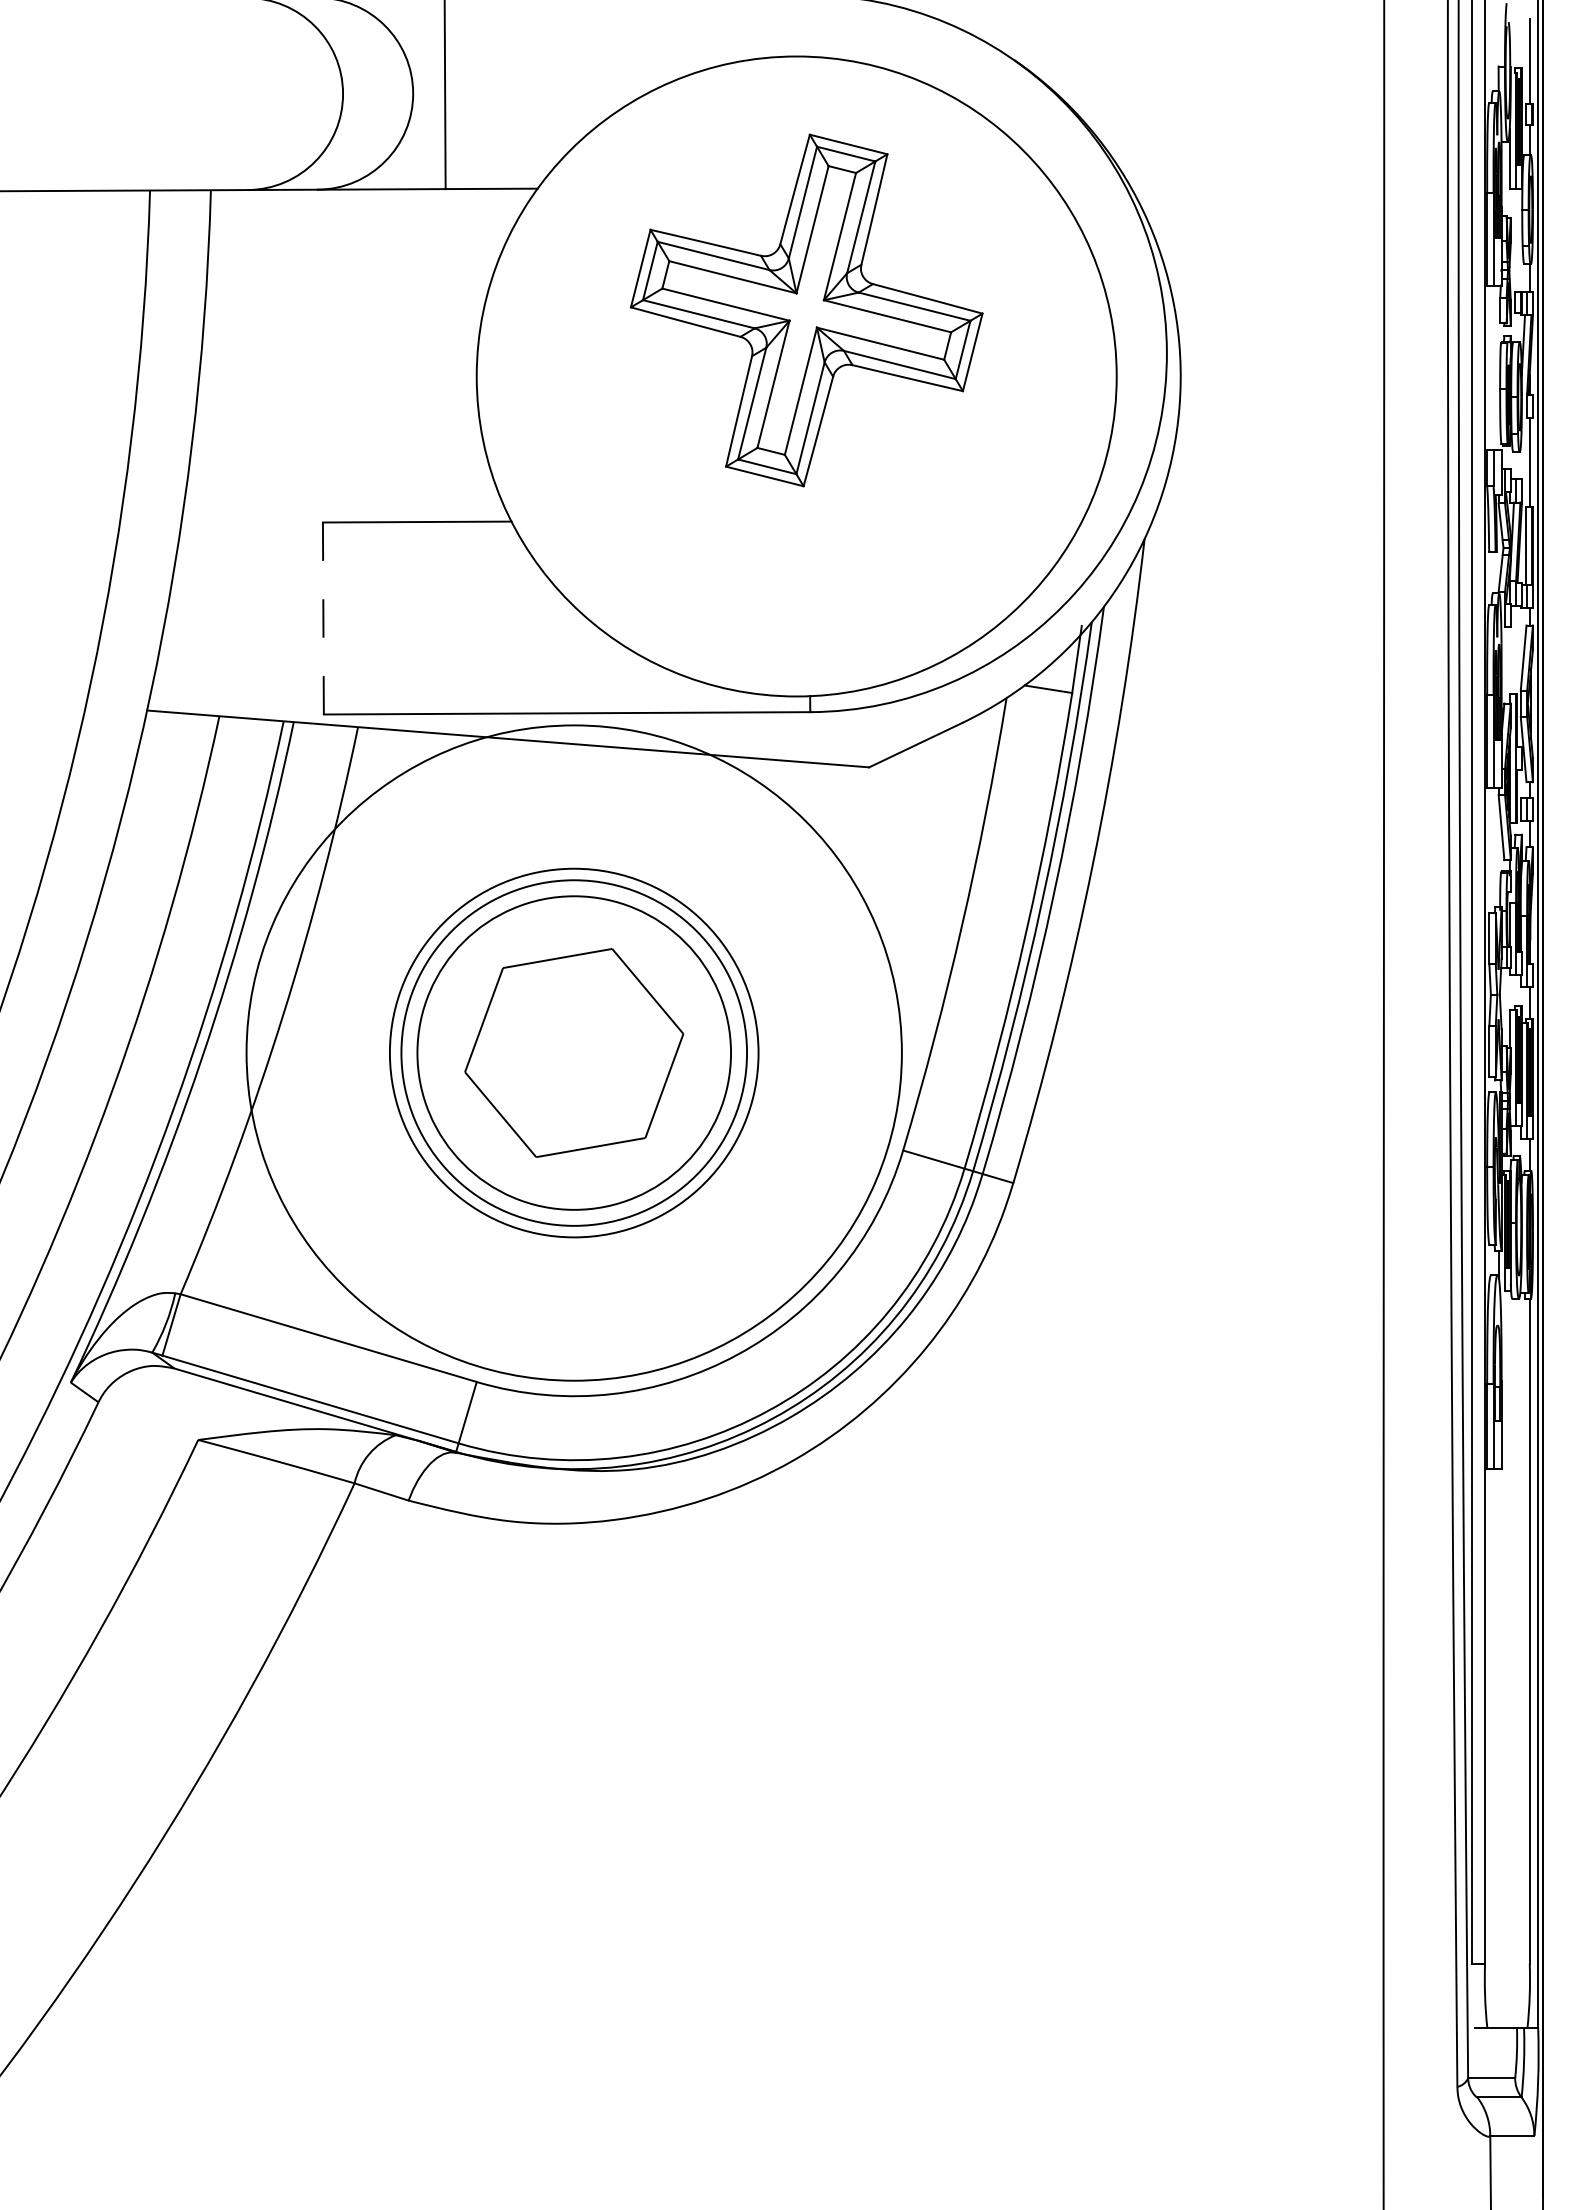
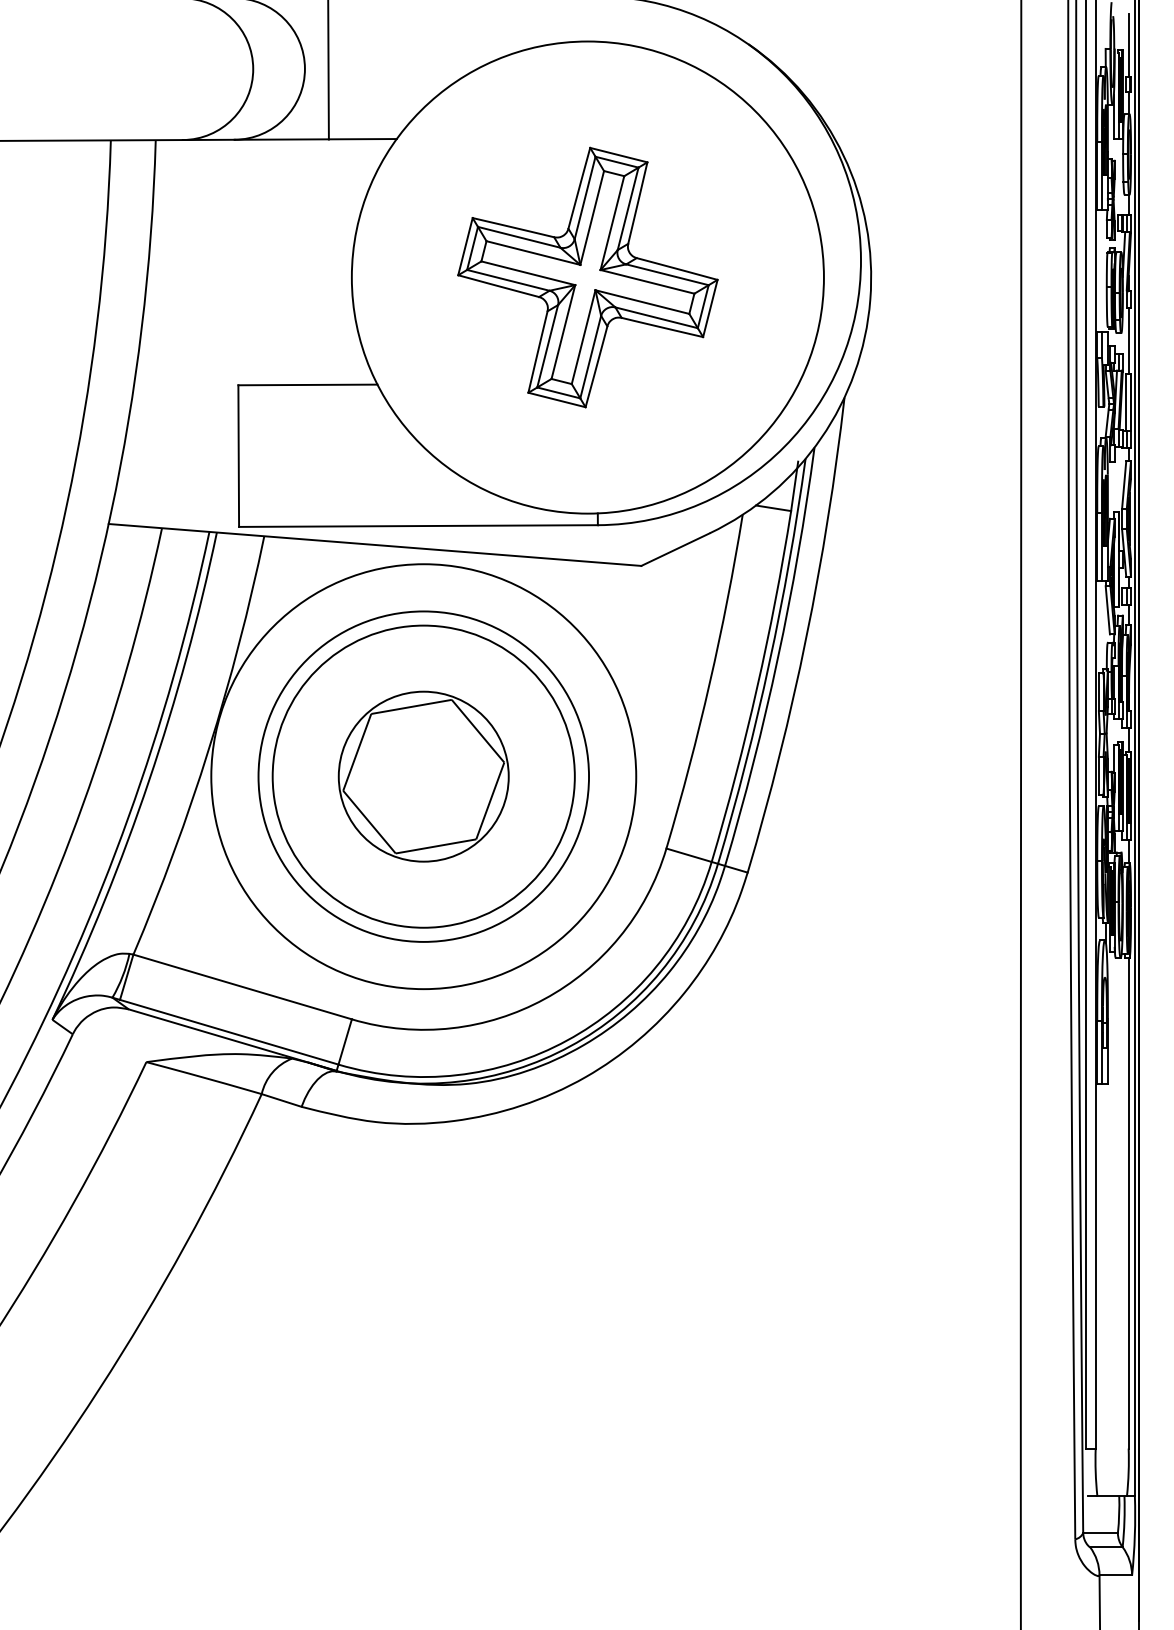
part: (806, 310) -> (587, 277), moved
line: (323, 618) -> (238, 456), dashed -> solid
circle: (574, 1052) -> (423, 776), size x0.62
circle: (574, 1052) -> (423, 776), size x0.62
circle: (574, 1053) -> (423, 777), size x1.43
circle: (574, 1053) -> (423, 777), size x1.67

